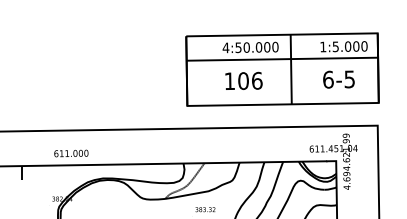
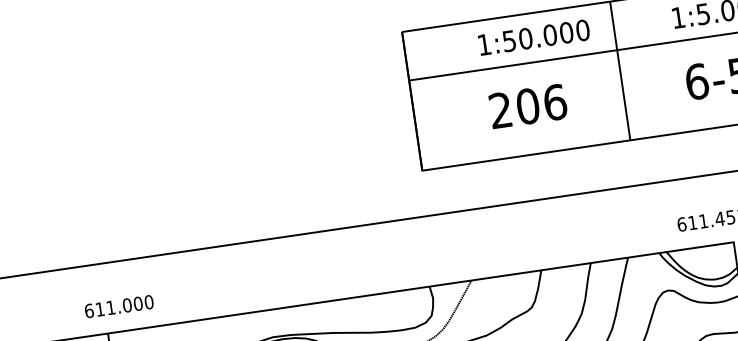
text: (225, 47) -> (483, 44), 4:50.000 -> 1:50.000
text: (229, 80) -> (499, 108), 106 -> 206
text: (71, 153) -> (119, 306), moved

